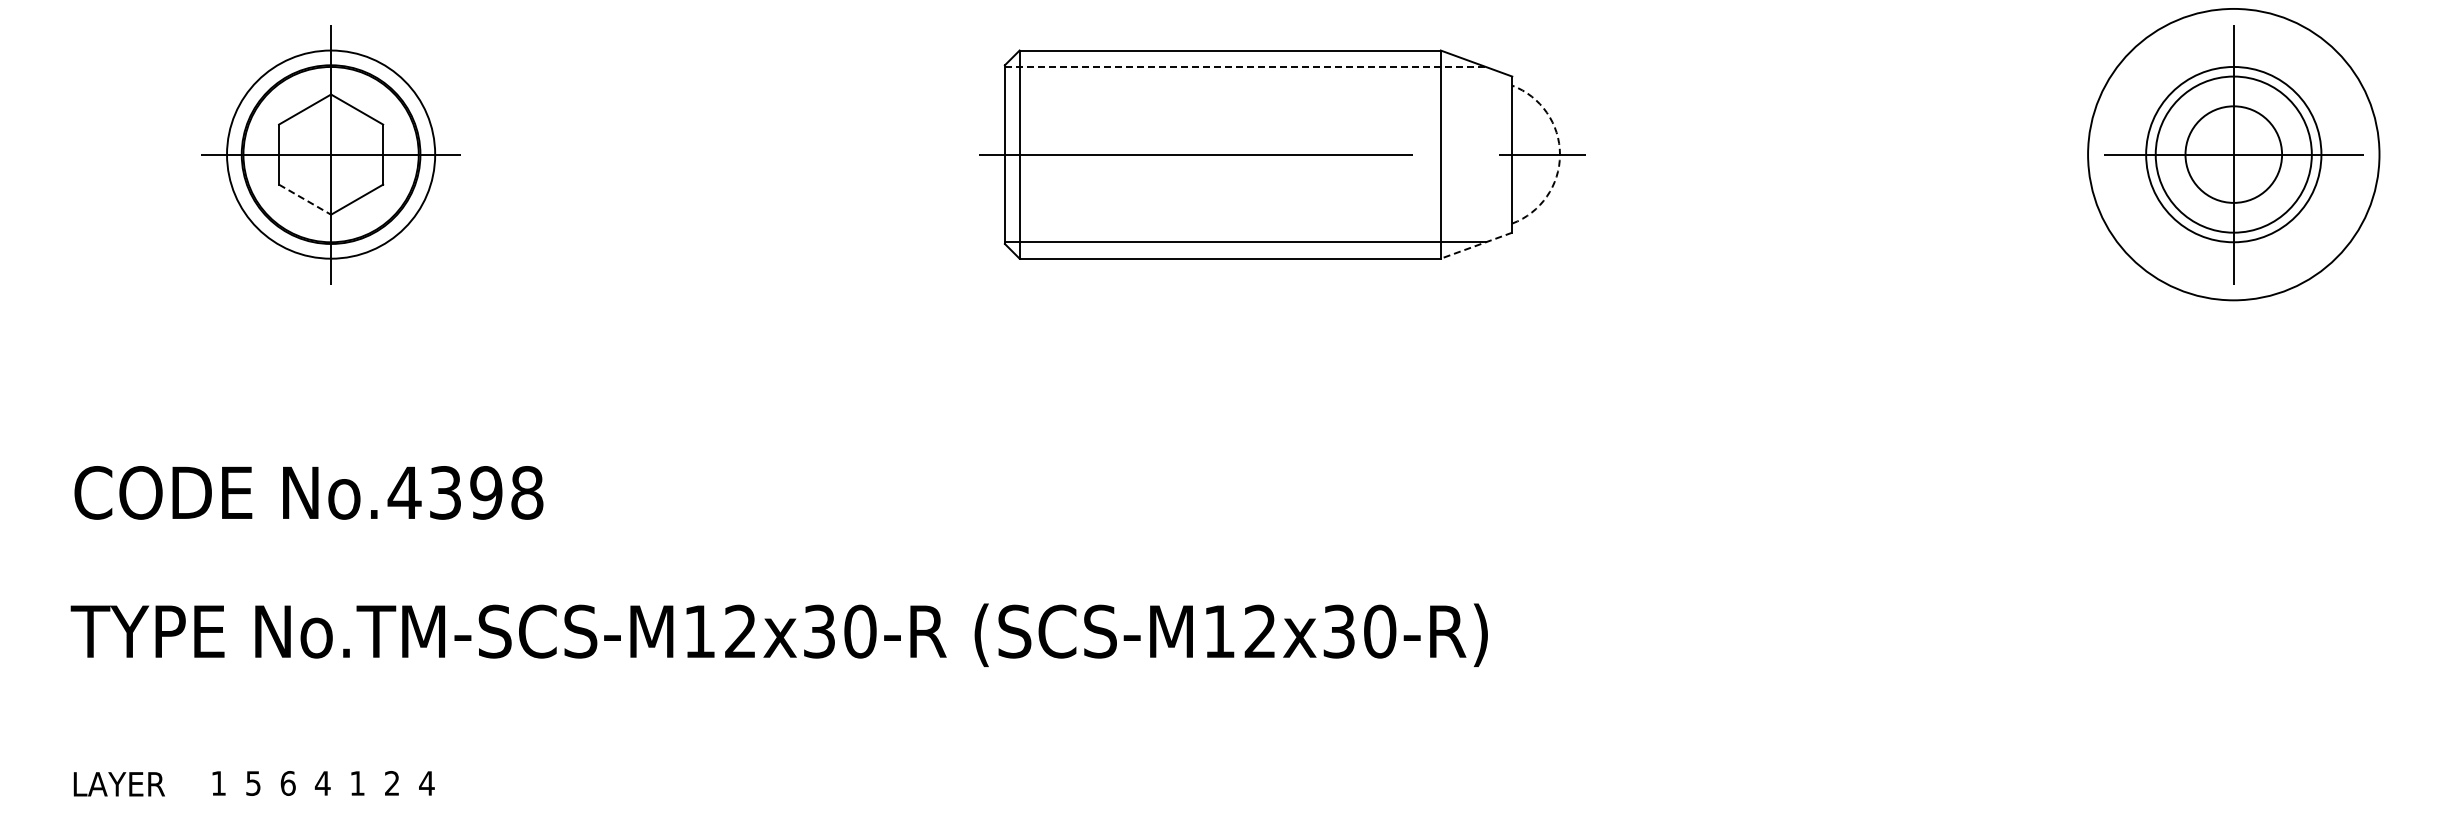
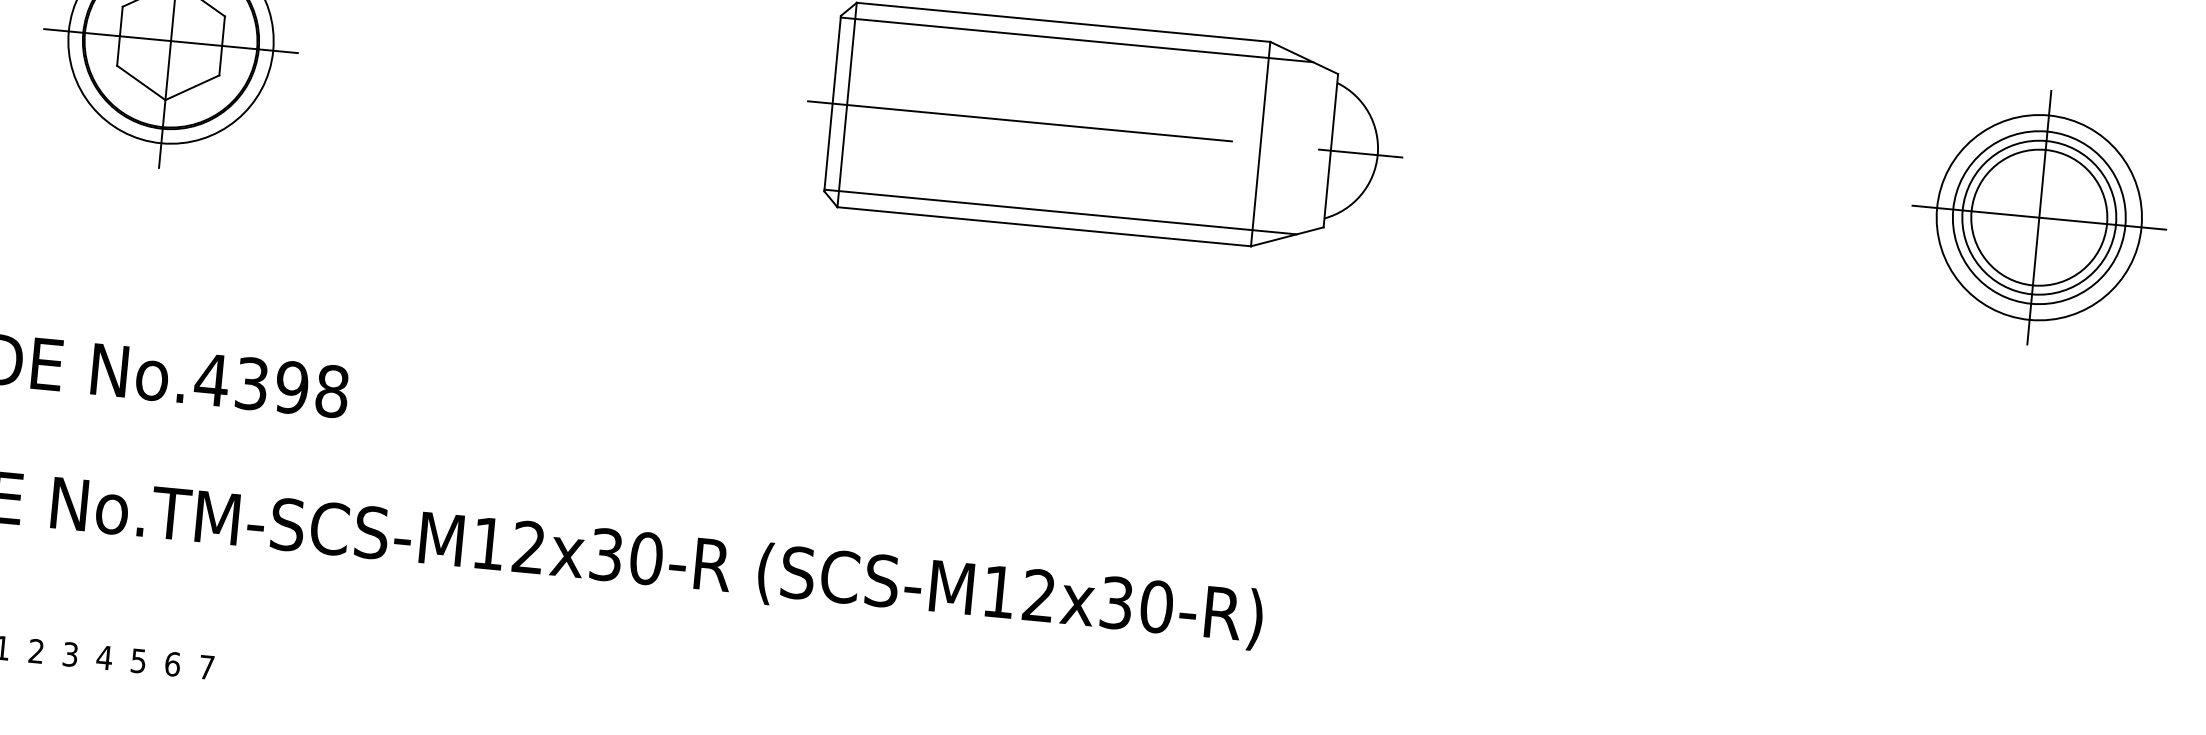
line: (1245, 66) -> (1077, 39), dashed -> solid
arc: (1559, 154) -> (1377, 154), dashed -> solid
circle: (2233, 154) -> (2039, 217), size x0.71
circle: (2233, 154) -> (2039, 217), size x1.43
line: (305, 199) -> (141, 82), dashed -> solid
line: (1476, 245) -> (1287, 236), dashed -> solid
text: (253, 783) -> (36, 651), 5 -> 2
text: (287, 783) -> (69, 654), 6 -> 3
text: (357, 783) -> (138, 661), 1 -> 5
text: (392, 783) -> (172, 664), 2 -> 6
text: (426, 783) -> (206, 667), 4 -> 7

